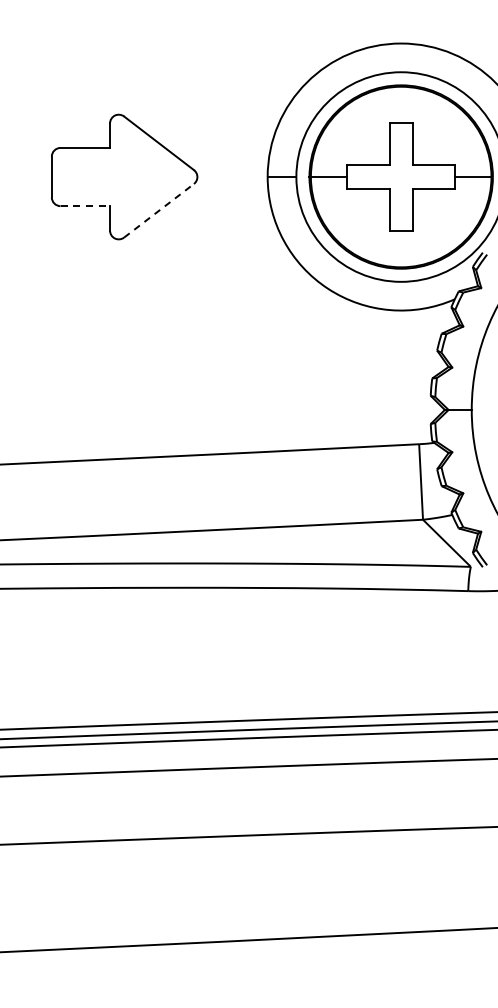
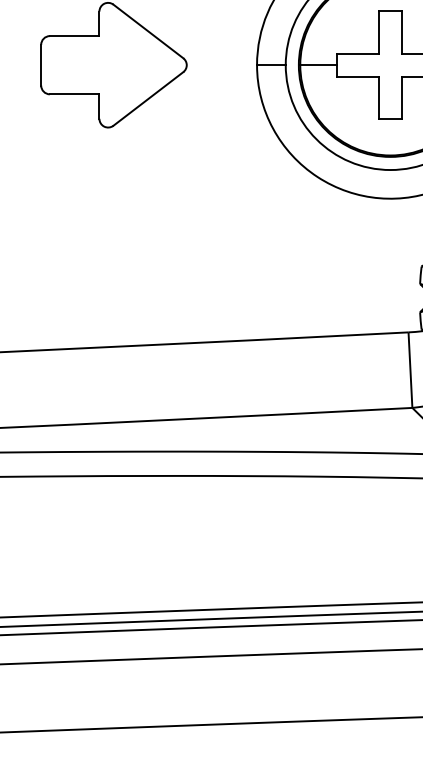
line: (85, 206) -> (74, 94), dashed -> solid
line: (159, 210) -> (148, 98), dashed -> solid

